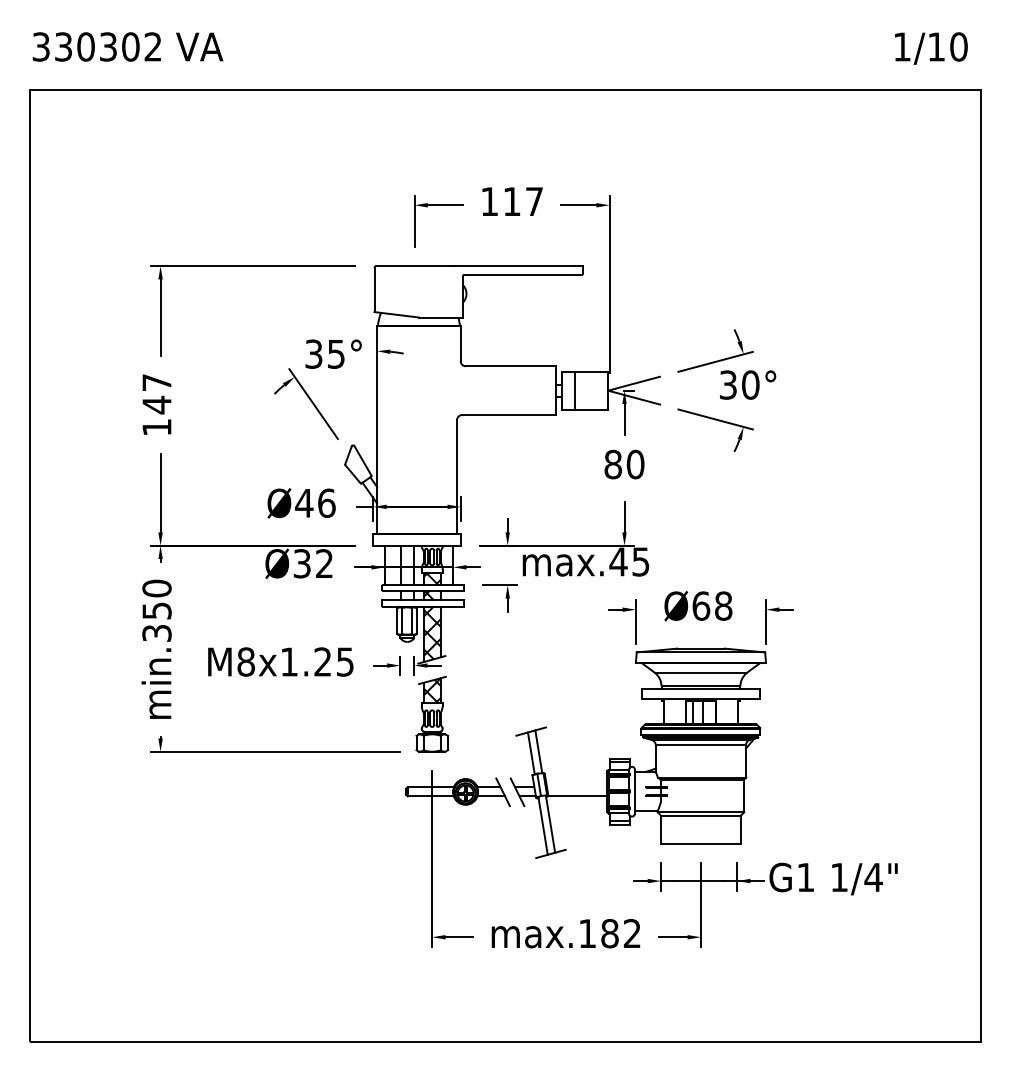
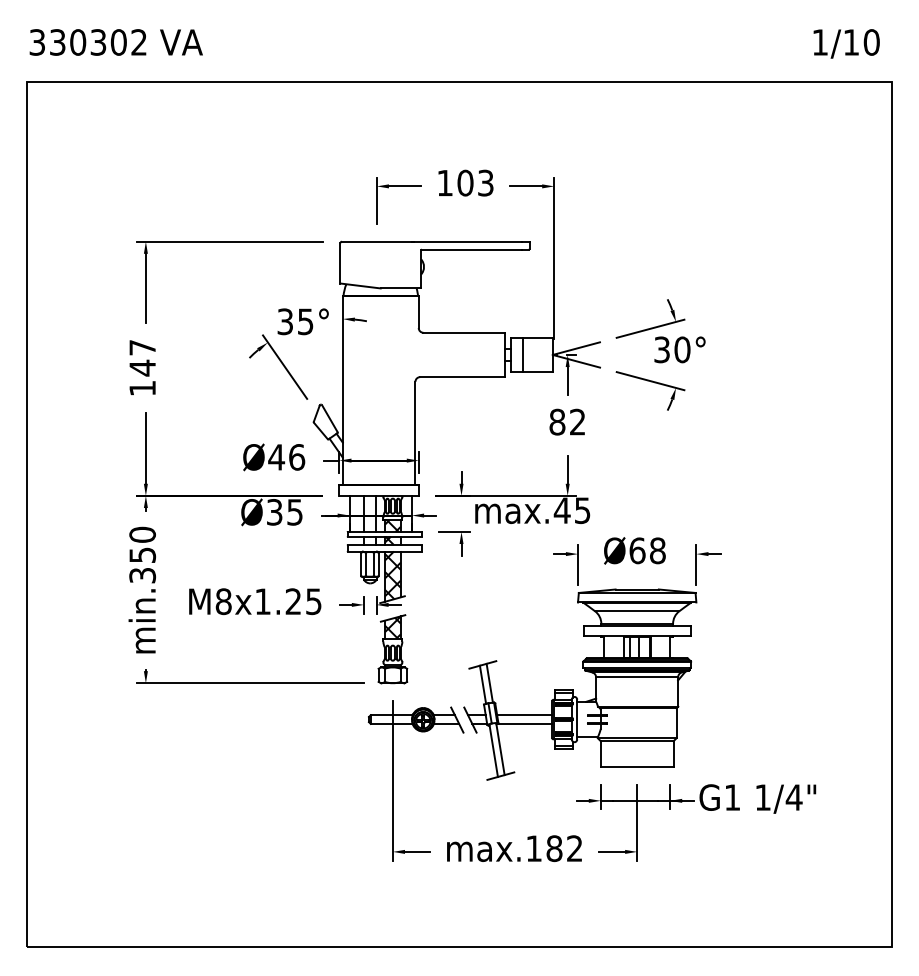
text: (522, 201) -> (474, 182), 117 -> 103
text: (635, 464) -> (577, 422), 80 -> 82
text: (324, 563) -> (294, 512), Ø32 -> Ø35
line: (576, 786) -> (524, 714), added

